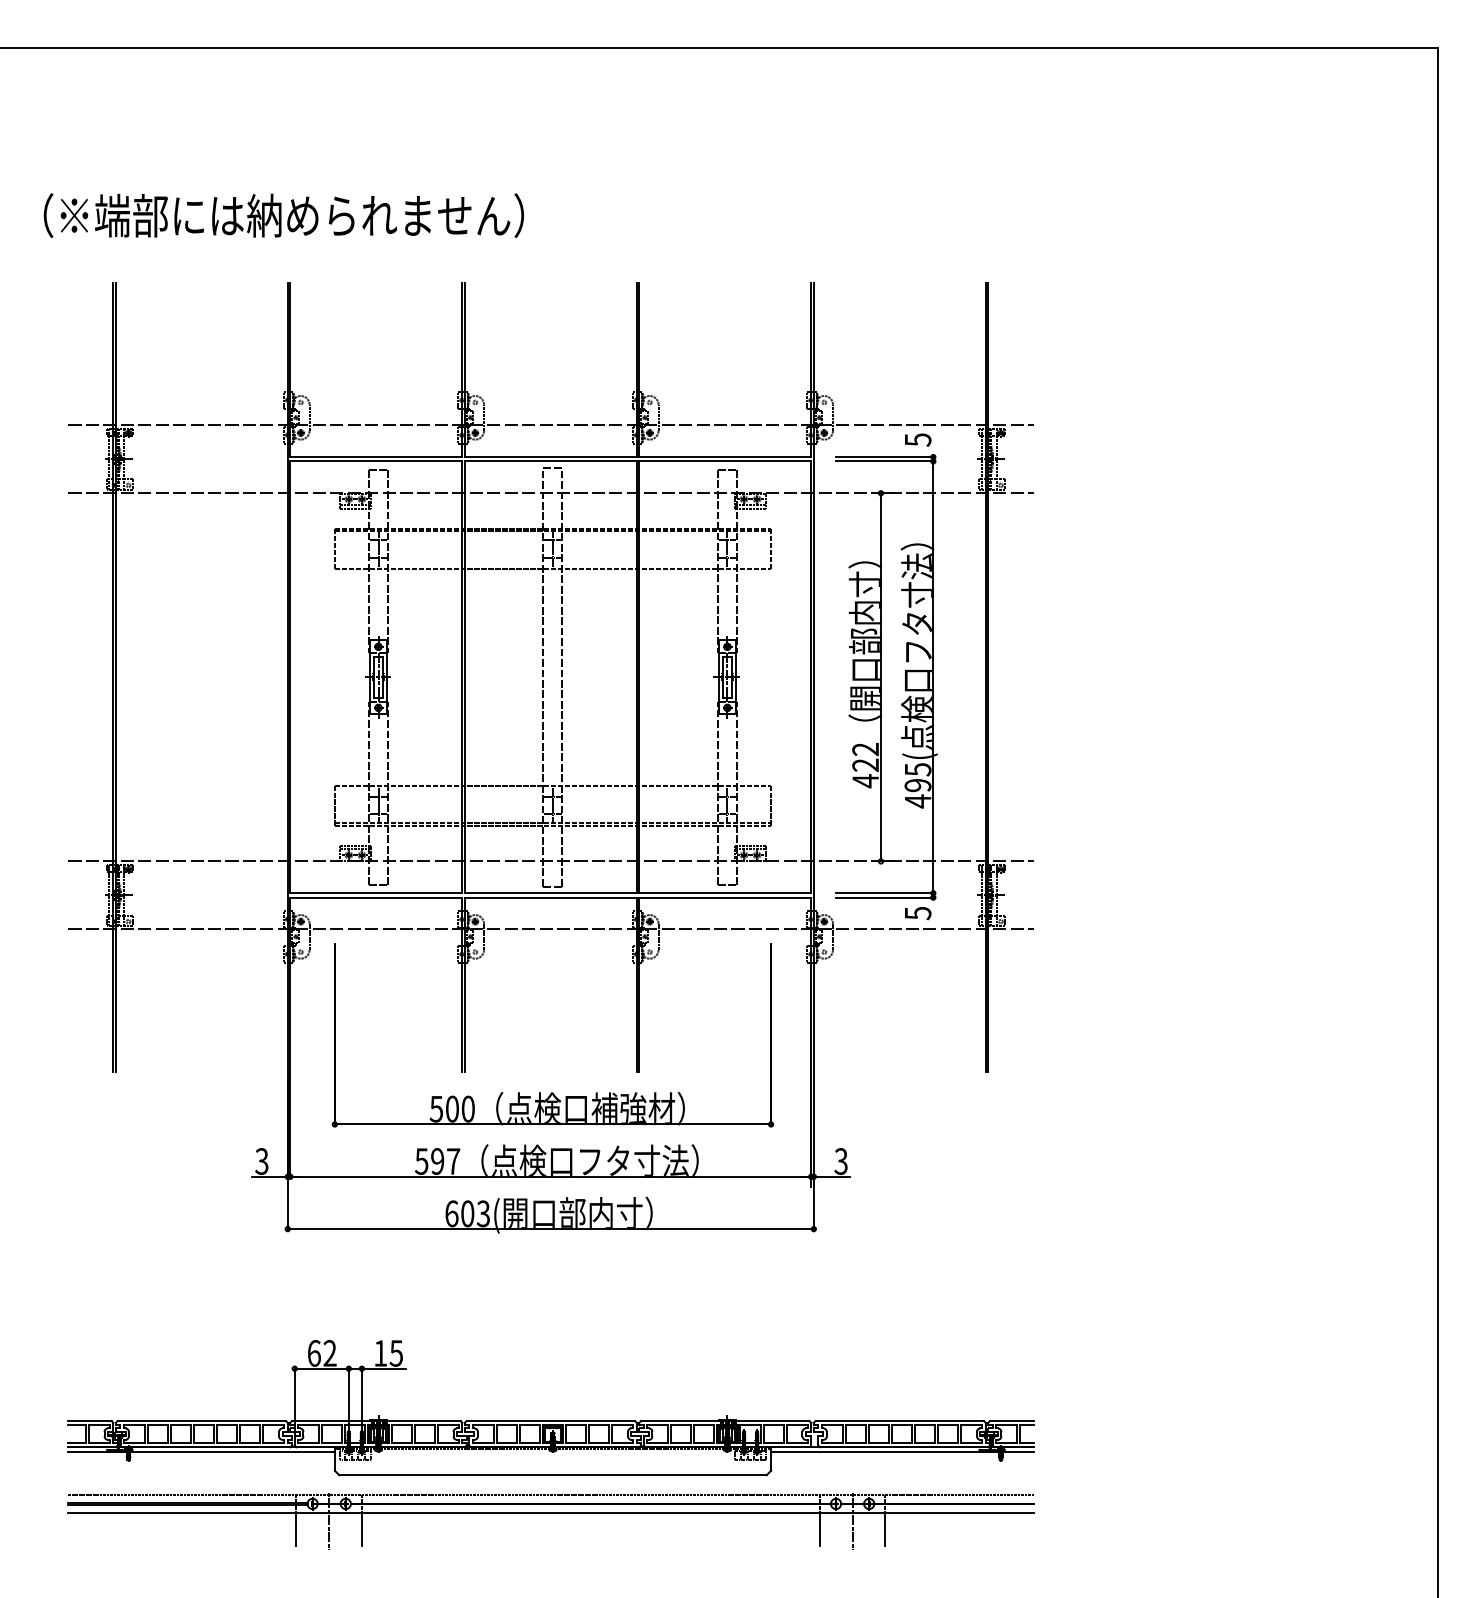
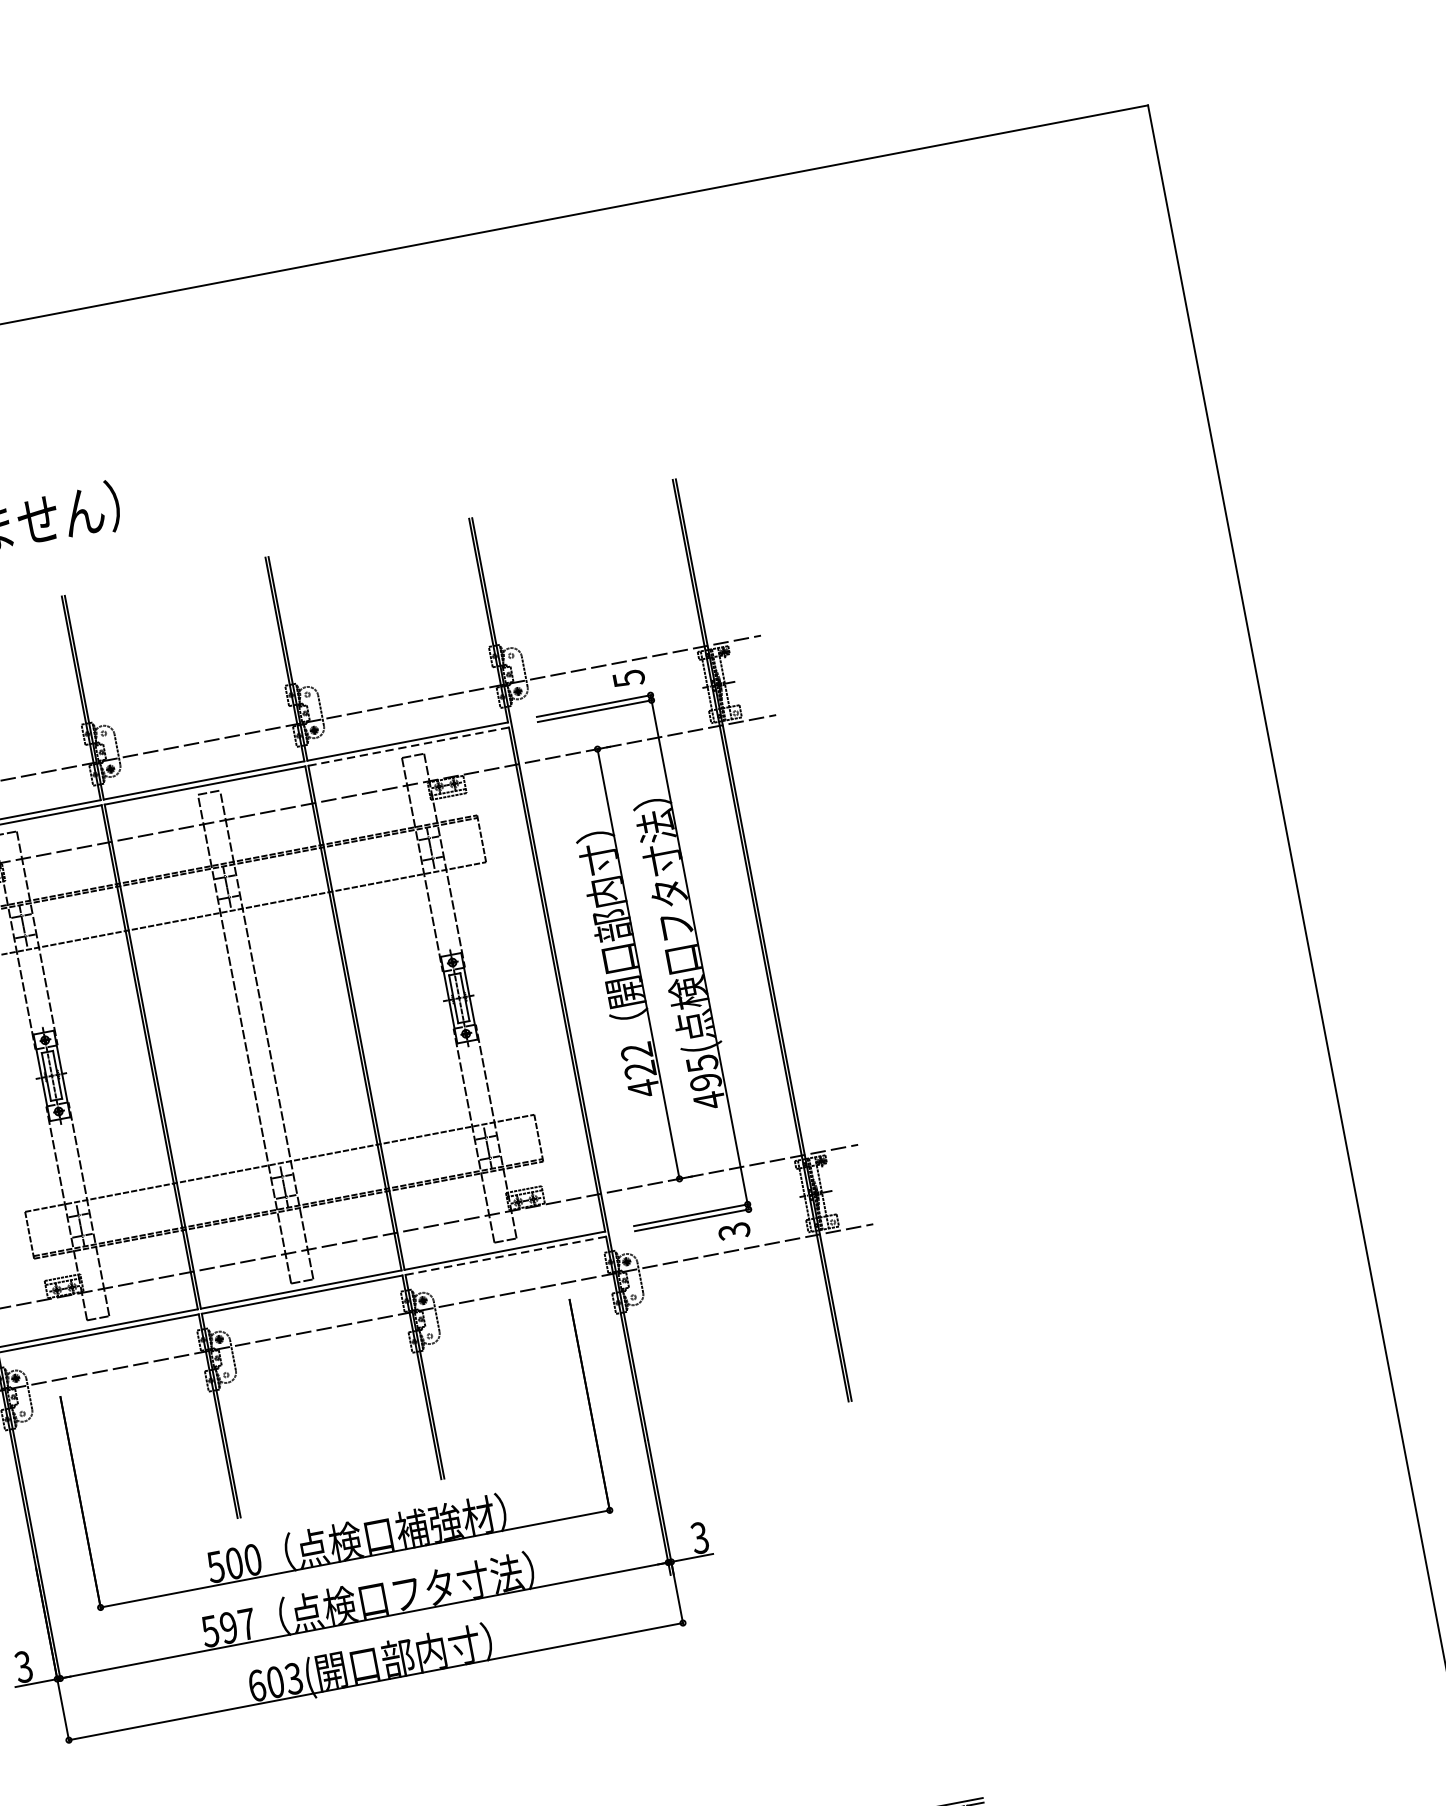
line: (725, 461) -> (408, 746), solid -> dashed
line: (725, 897) -> (506, 1255), solid -> dashed
text: (917, 913) -> (733, 1231), 5 -> 3

